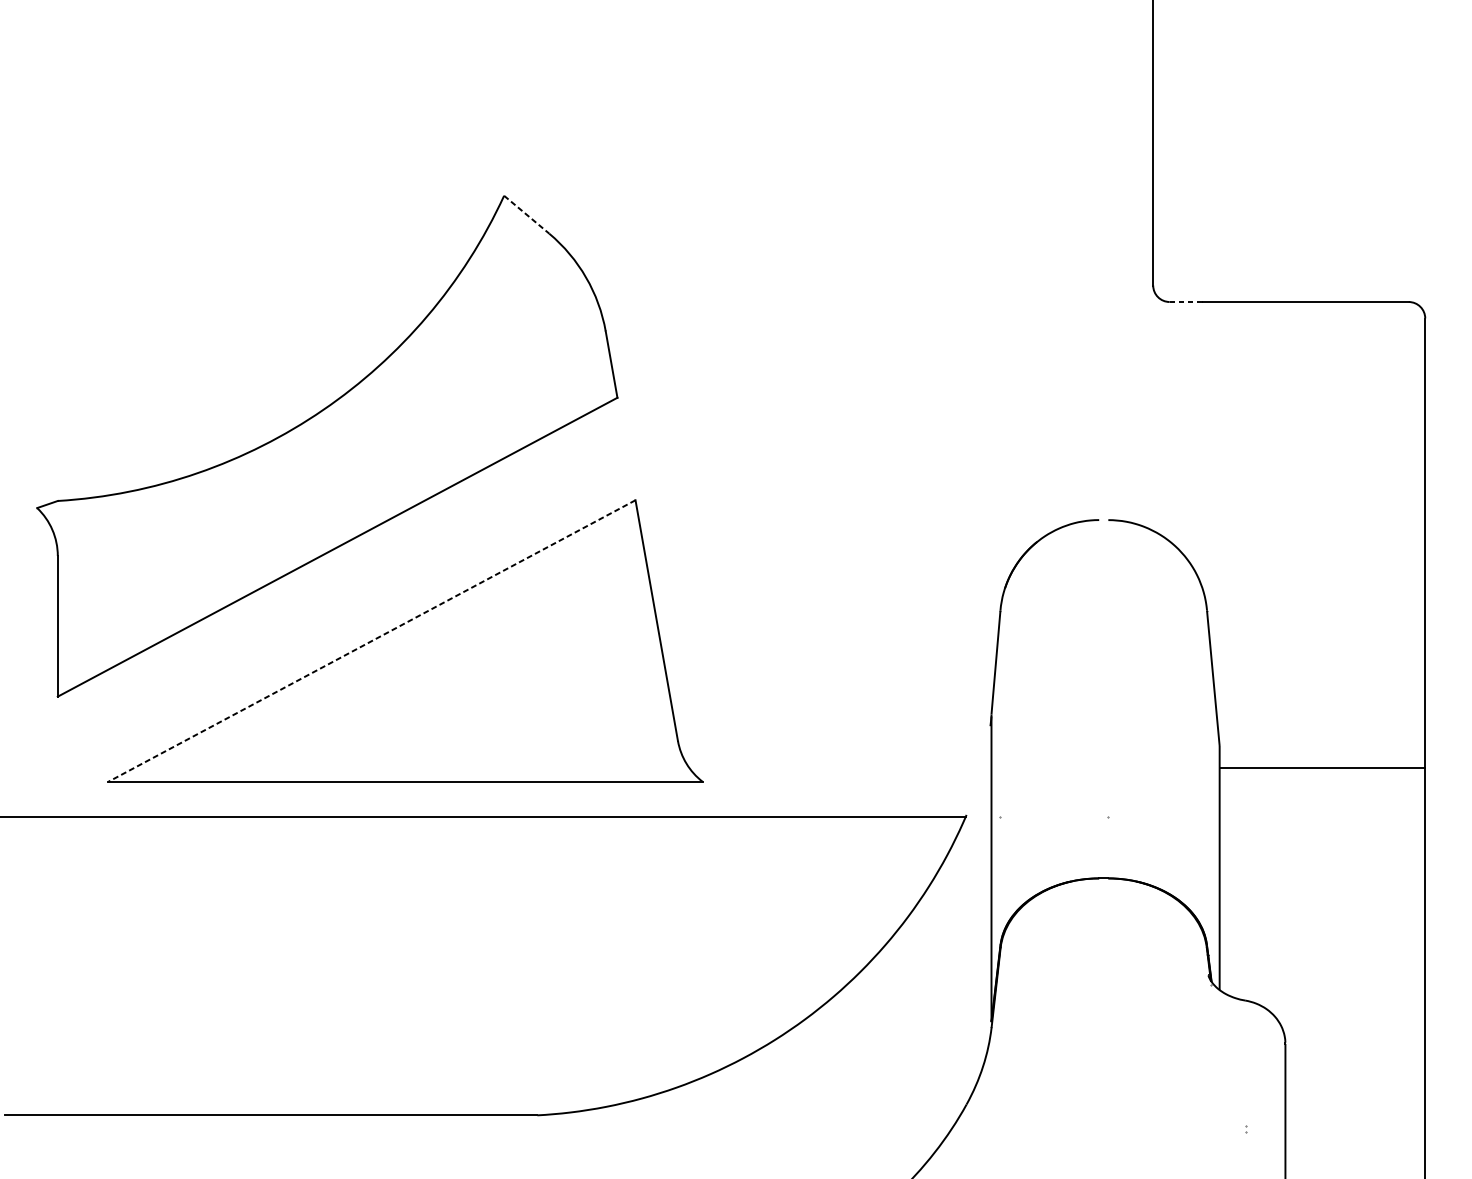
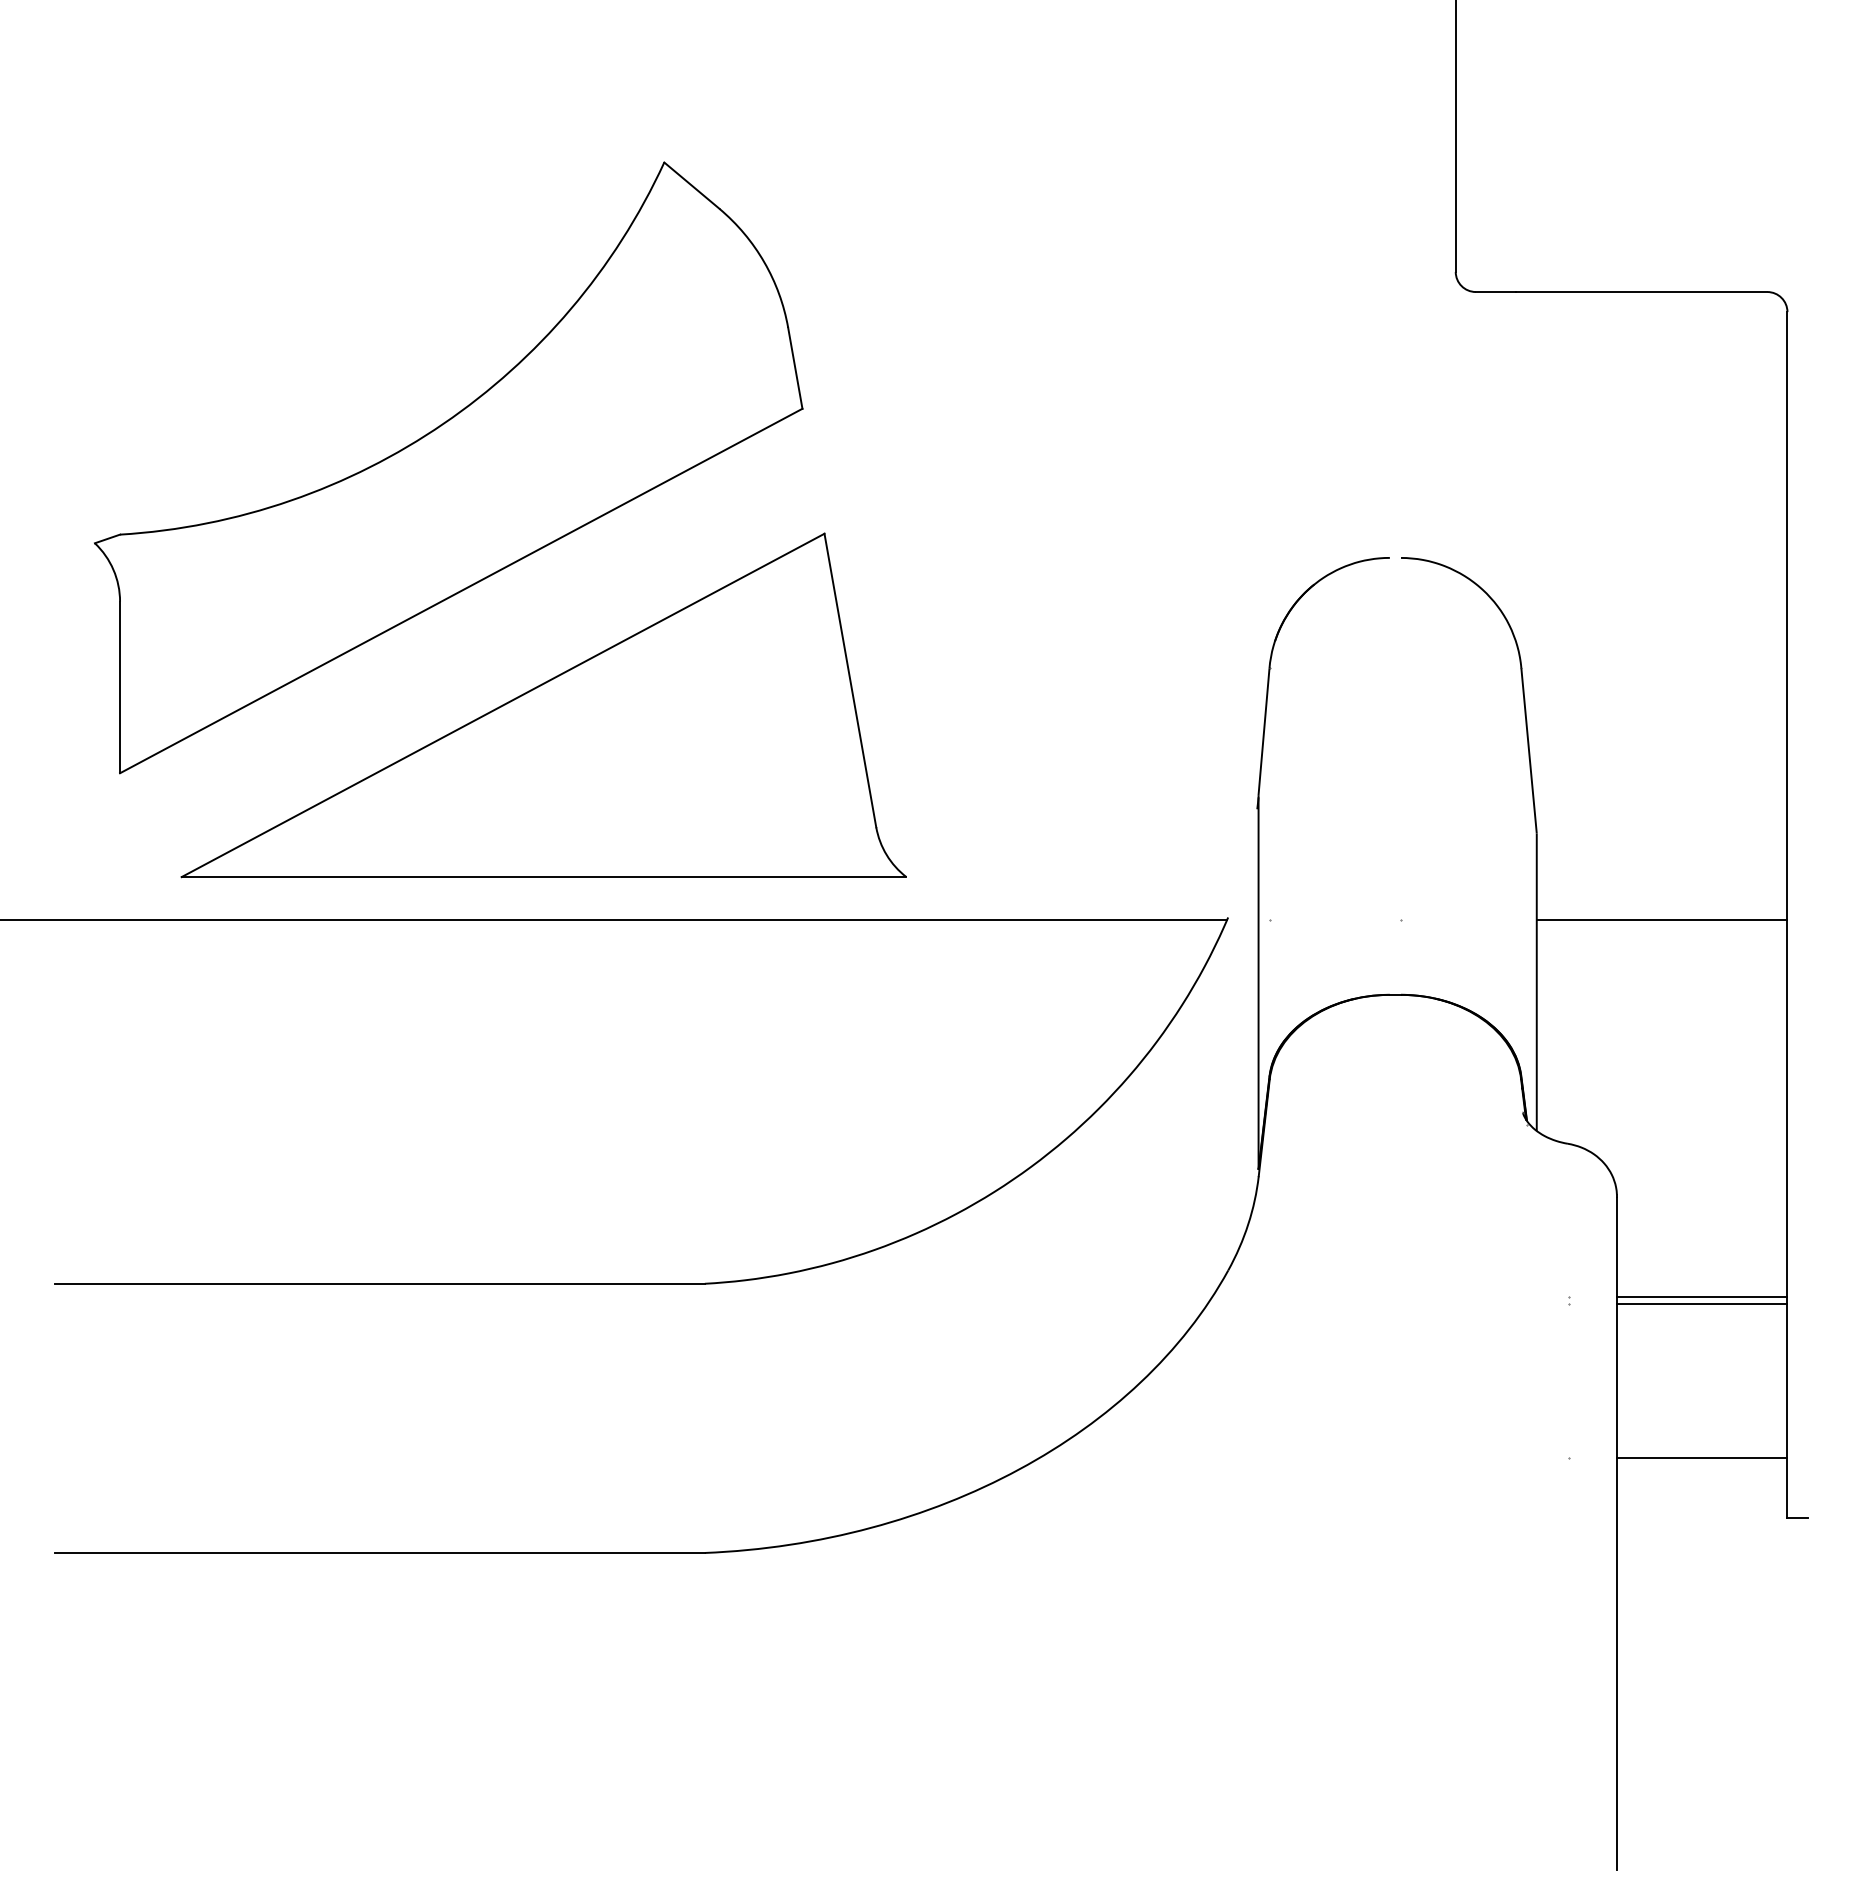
line: (526, 214) -> (691, 185), dashed -> solid
line: (1186, 302) -> (1496, 292), dashed -> solid
line: (371, 641) -> (502, 705), dashed -> solid
line: (1321, 768) -> (1661, 920), moved
line: (1354, 1126) -> (1701, 1297), added
line: (1354, 1131) -> (1701, 1303), added

